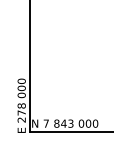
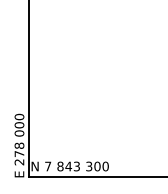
text: (81, 123) -> (89, 166), 000 -> 300

